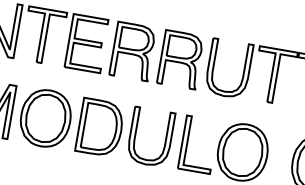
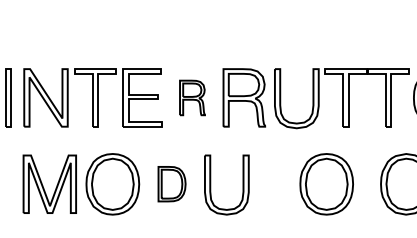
part: (132, 51) -> (192, 97), size x0.6
part: (99, 127) -> (171, 183), size x0.6
part: (187, 143) -> (266, 184), removed

